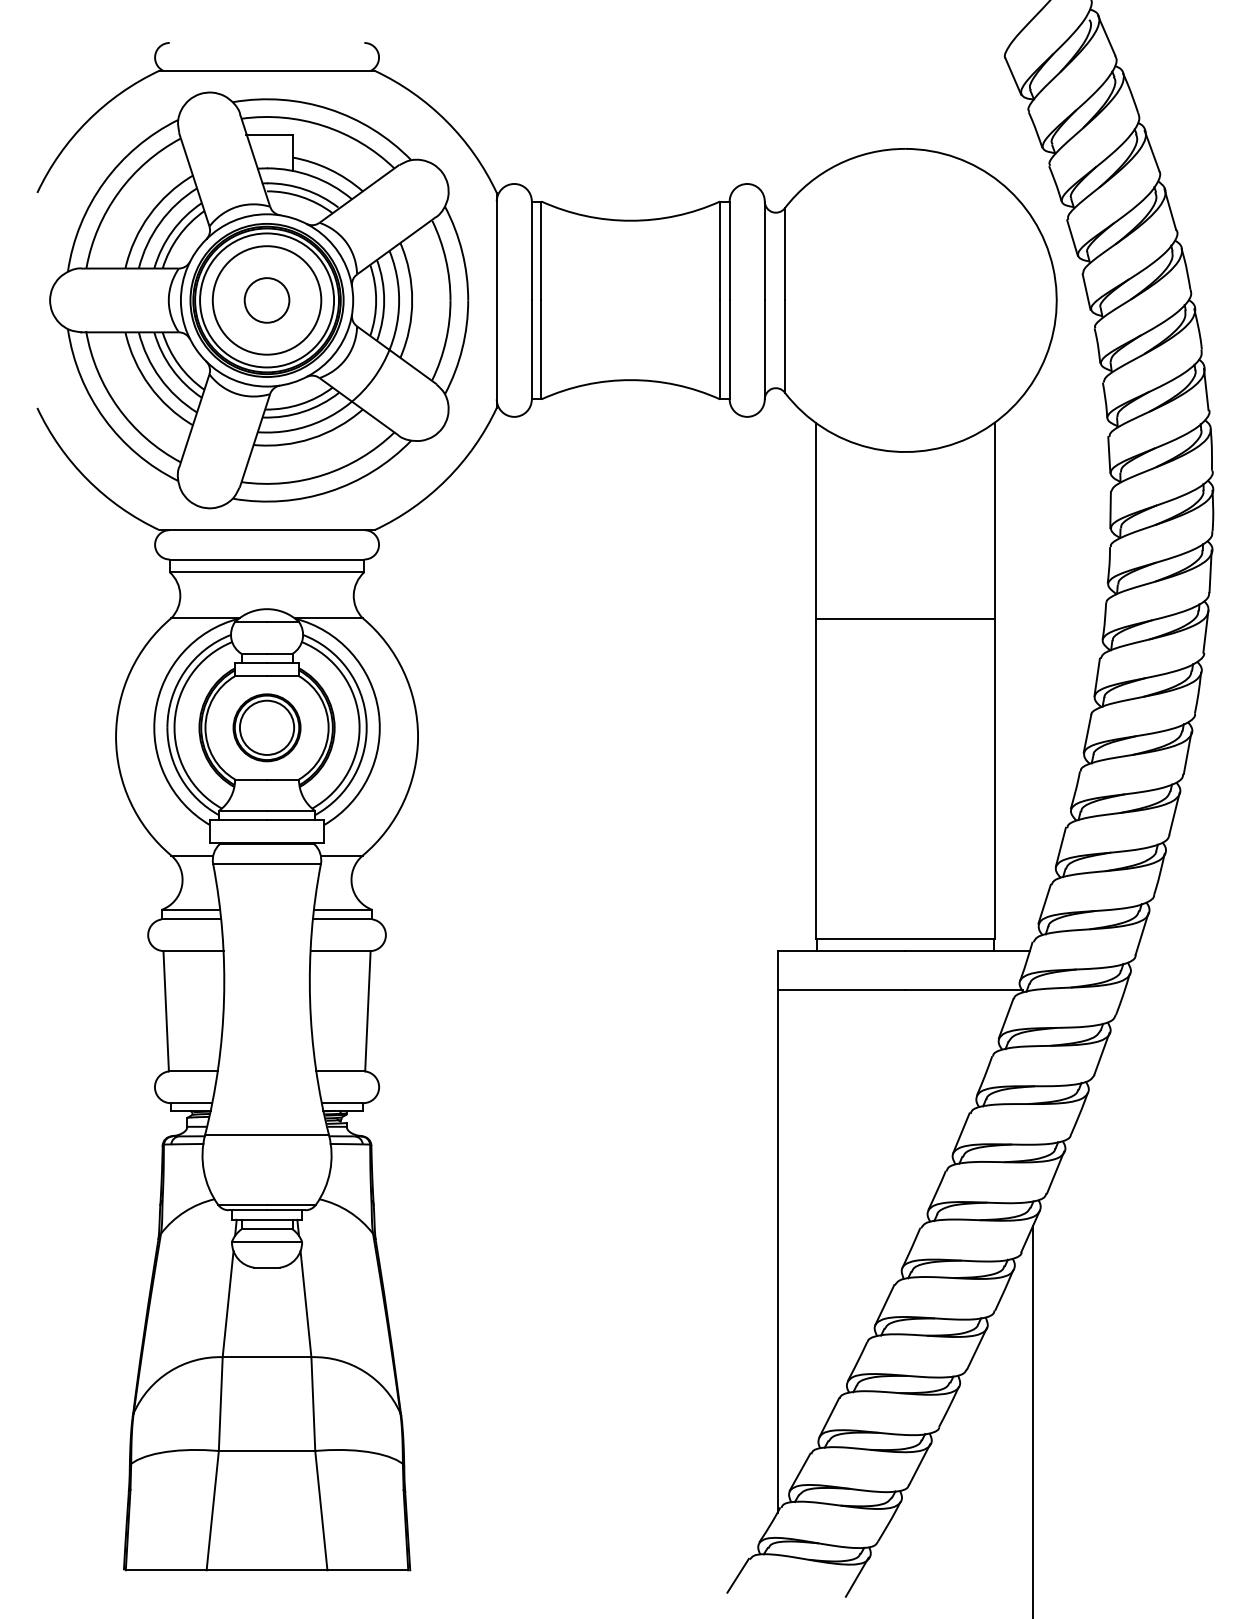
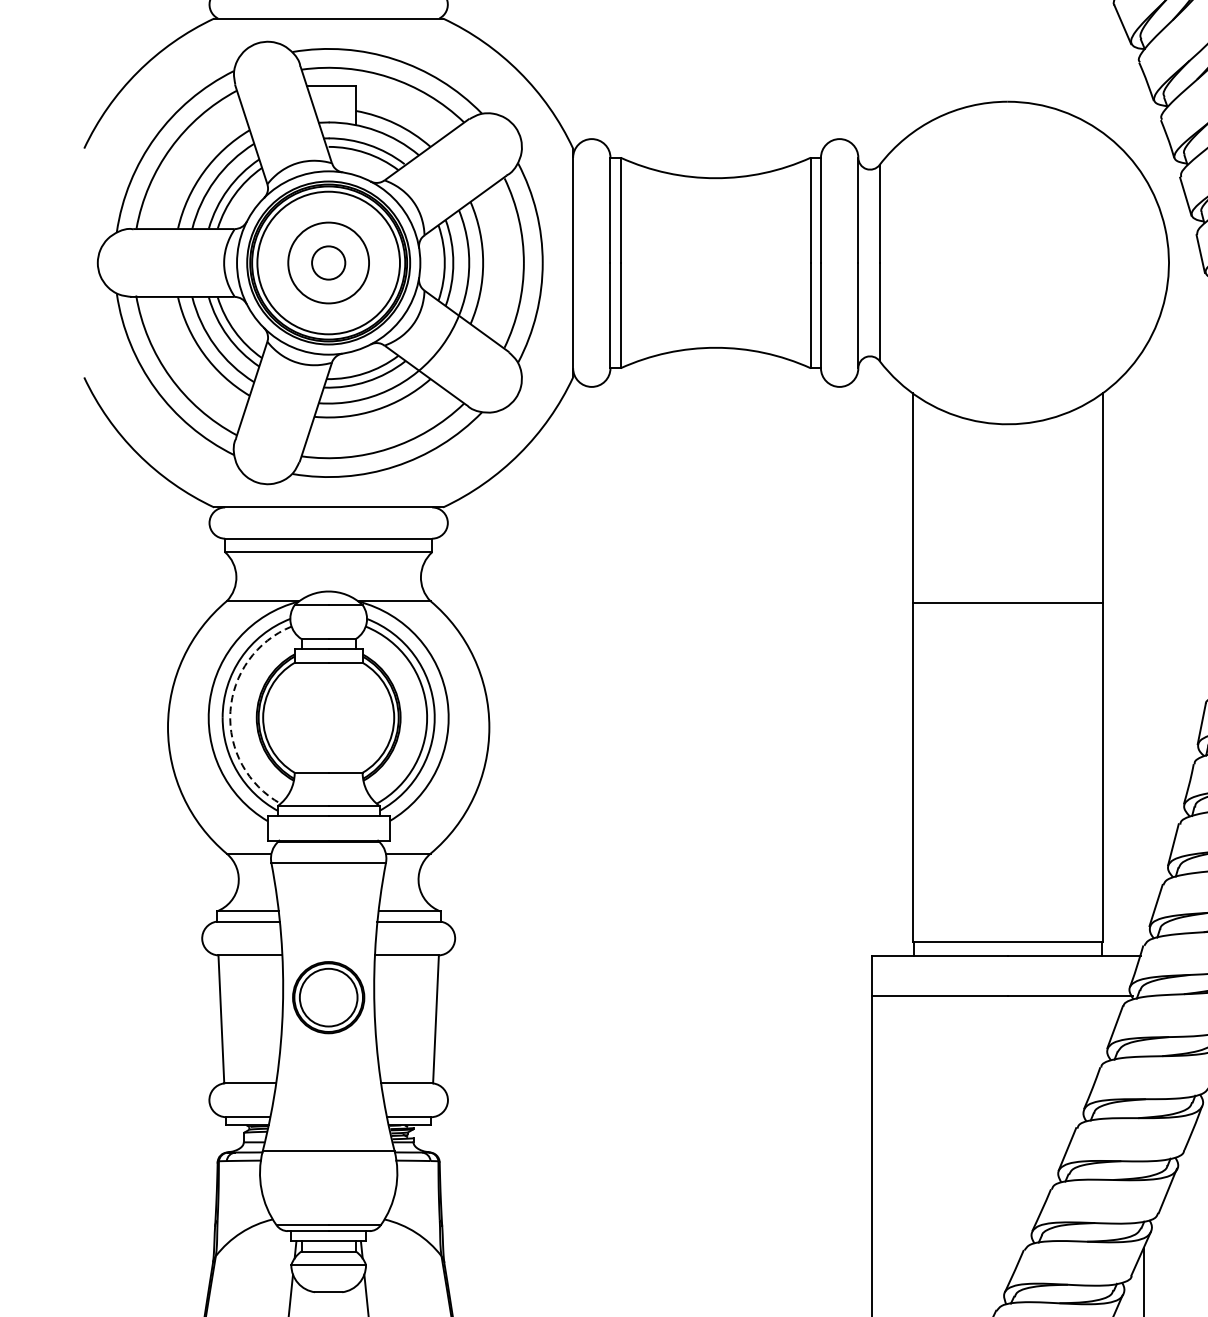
circle: (266, 300) -> (328, 263), size x0.7
circle: (266, 300) -> (328, 263), size x0.7
arc: (174, 722) -> (230, 712), solid -> dashed
part: (266, 727) -> (328, 997), moved

